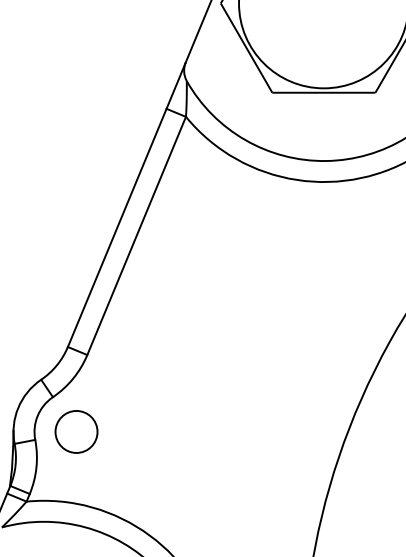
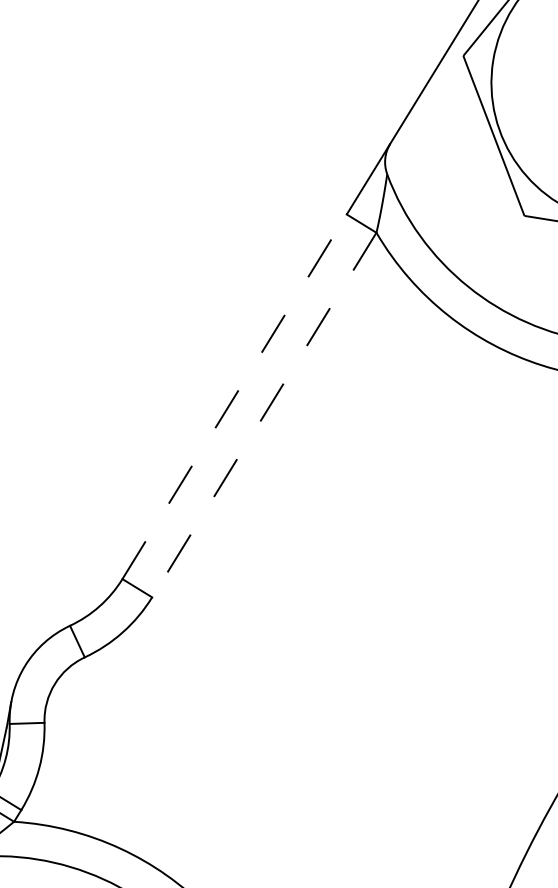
line: (117, 227) -> (235, 396), solid -> dashed
line: (136, 235) -> (264, 414), solid -> dashed
circle: (76, 431) -> (114, 719), removed

